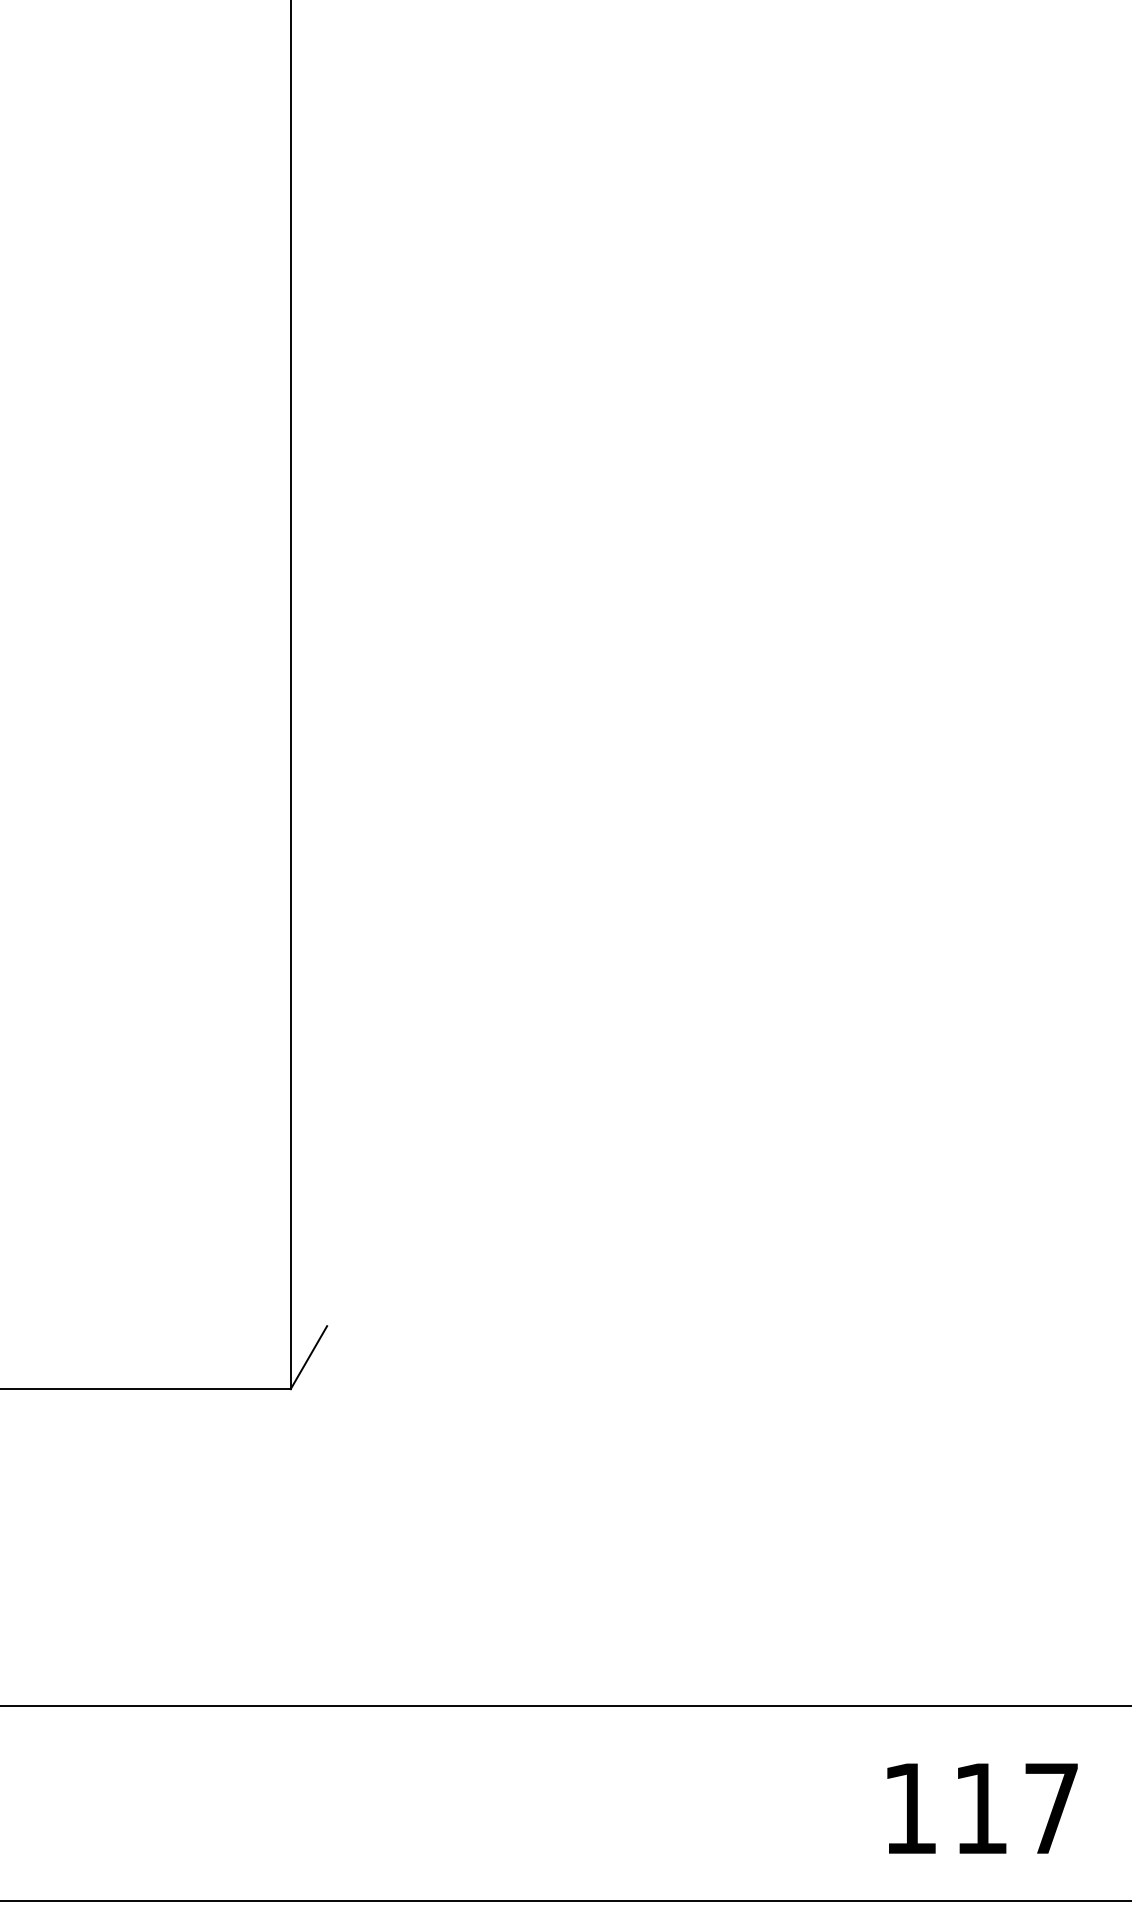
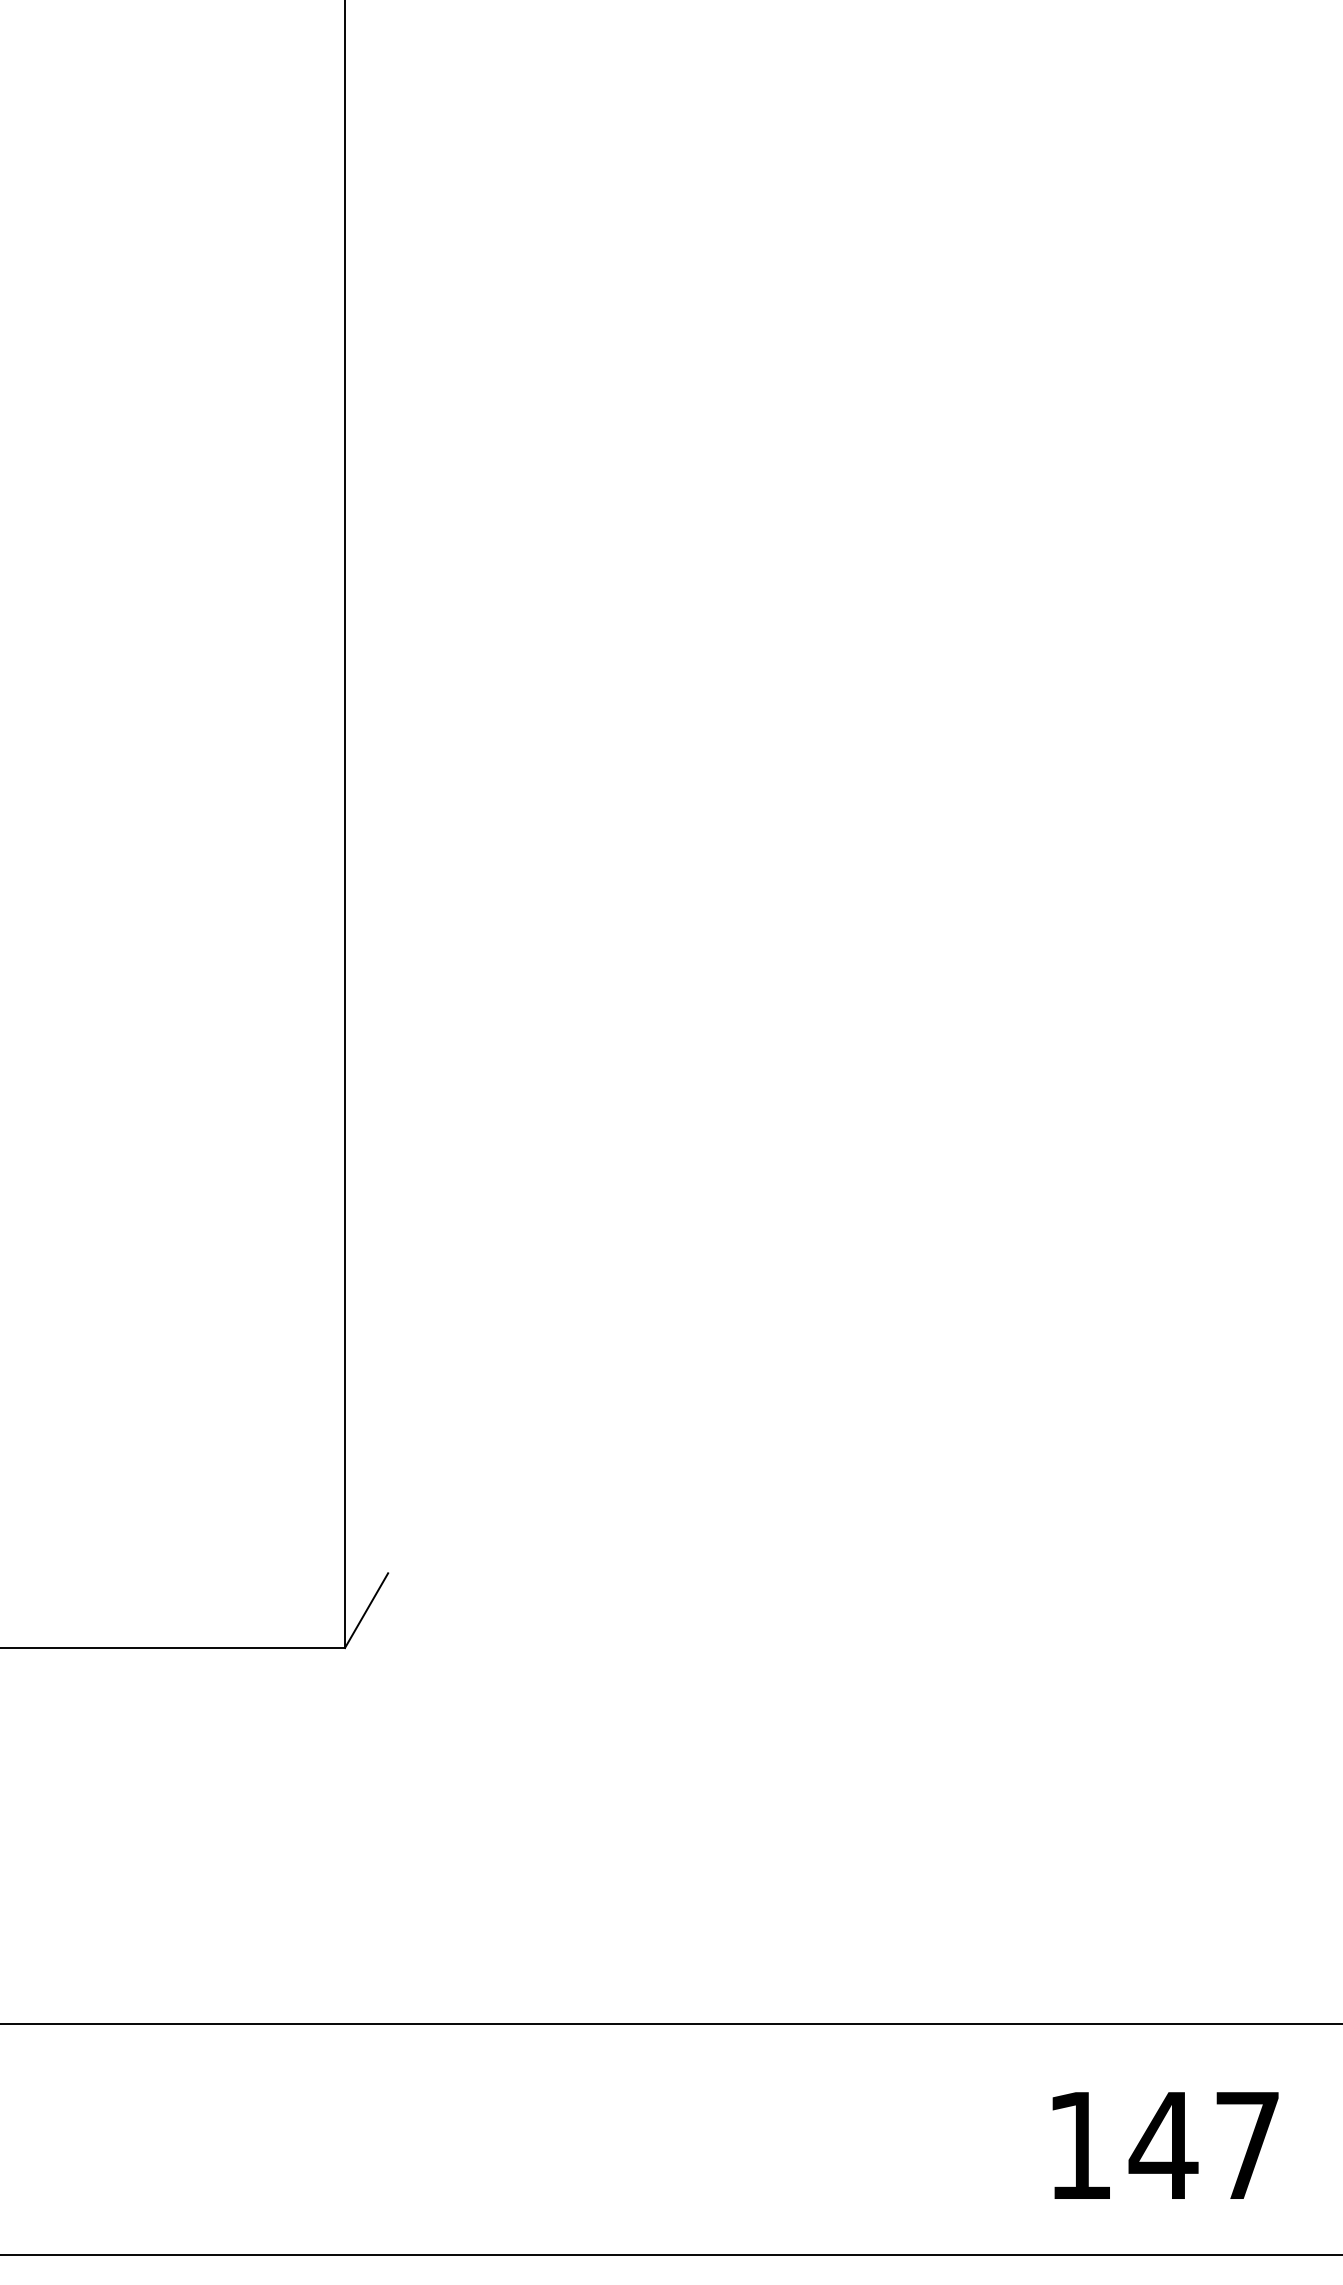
text: (980, 1808) -> (1163, 2145), 117 -> 147

